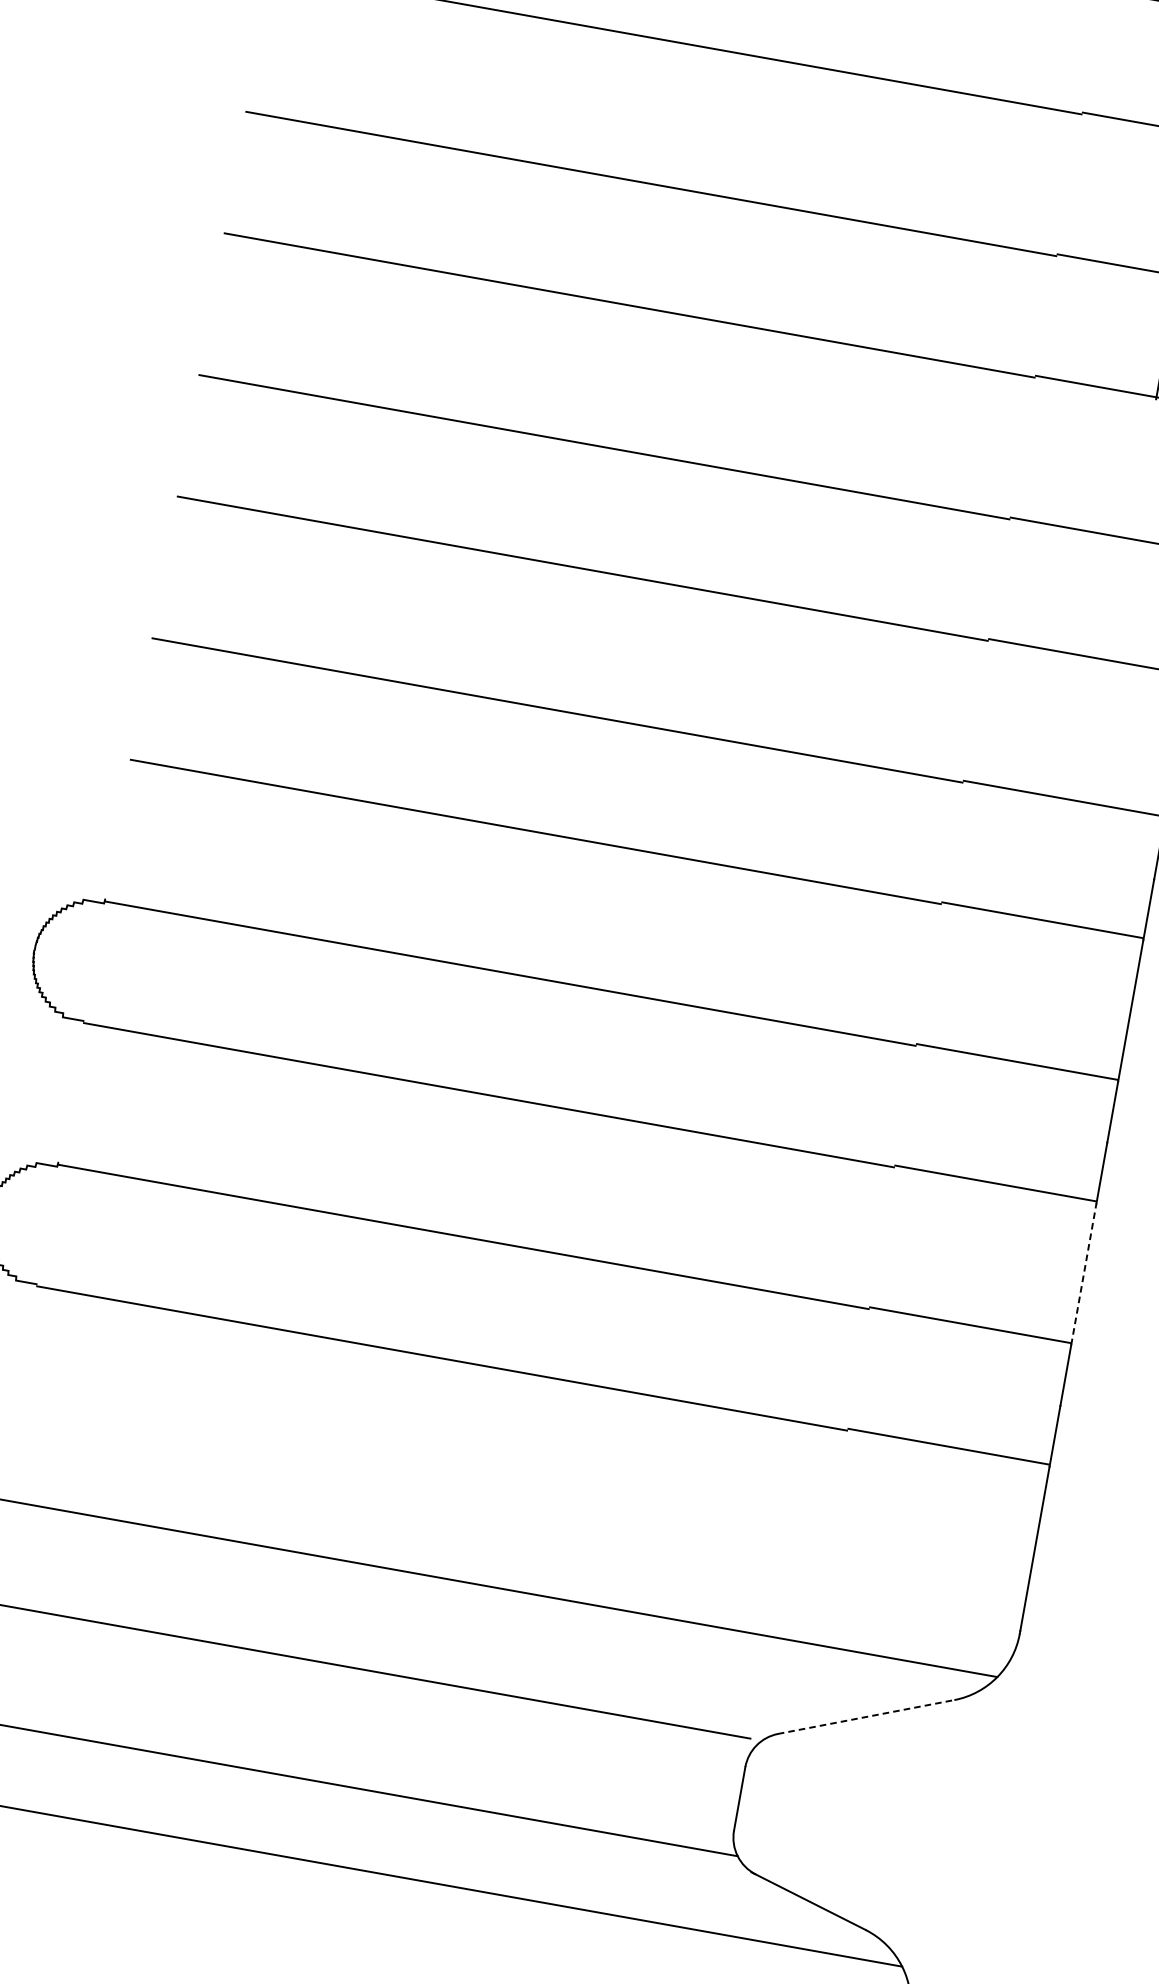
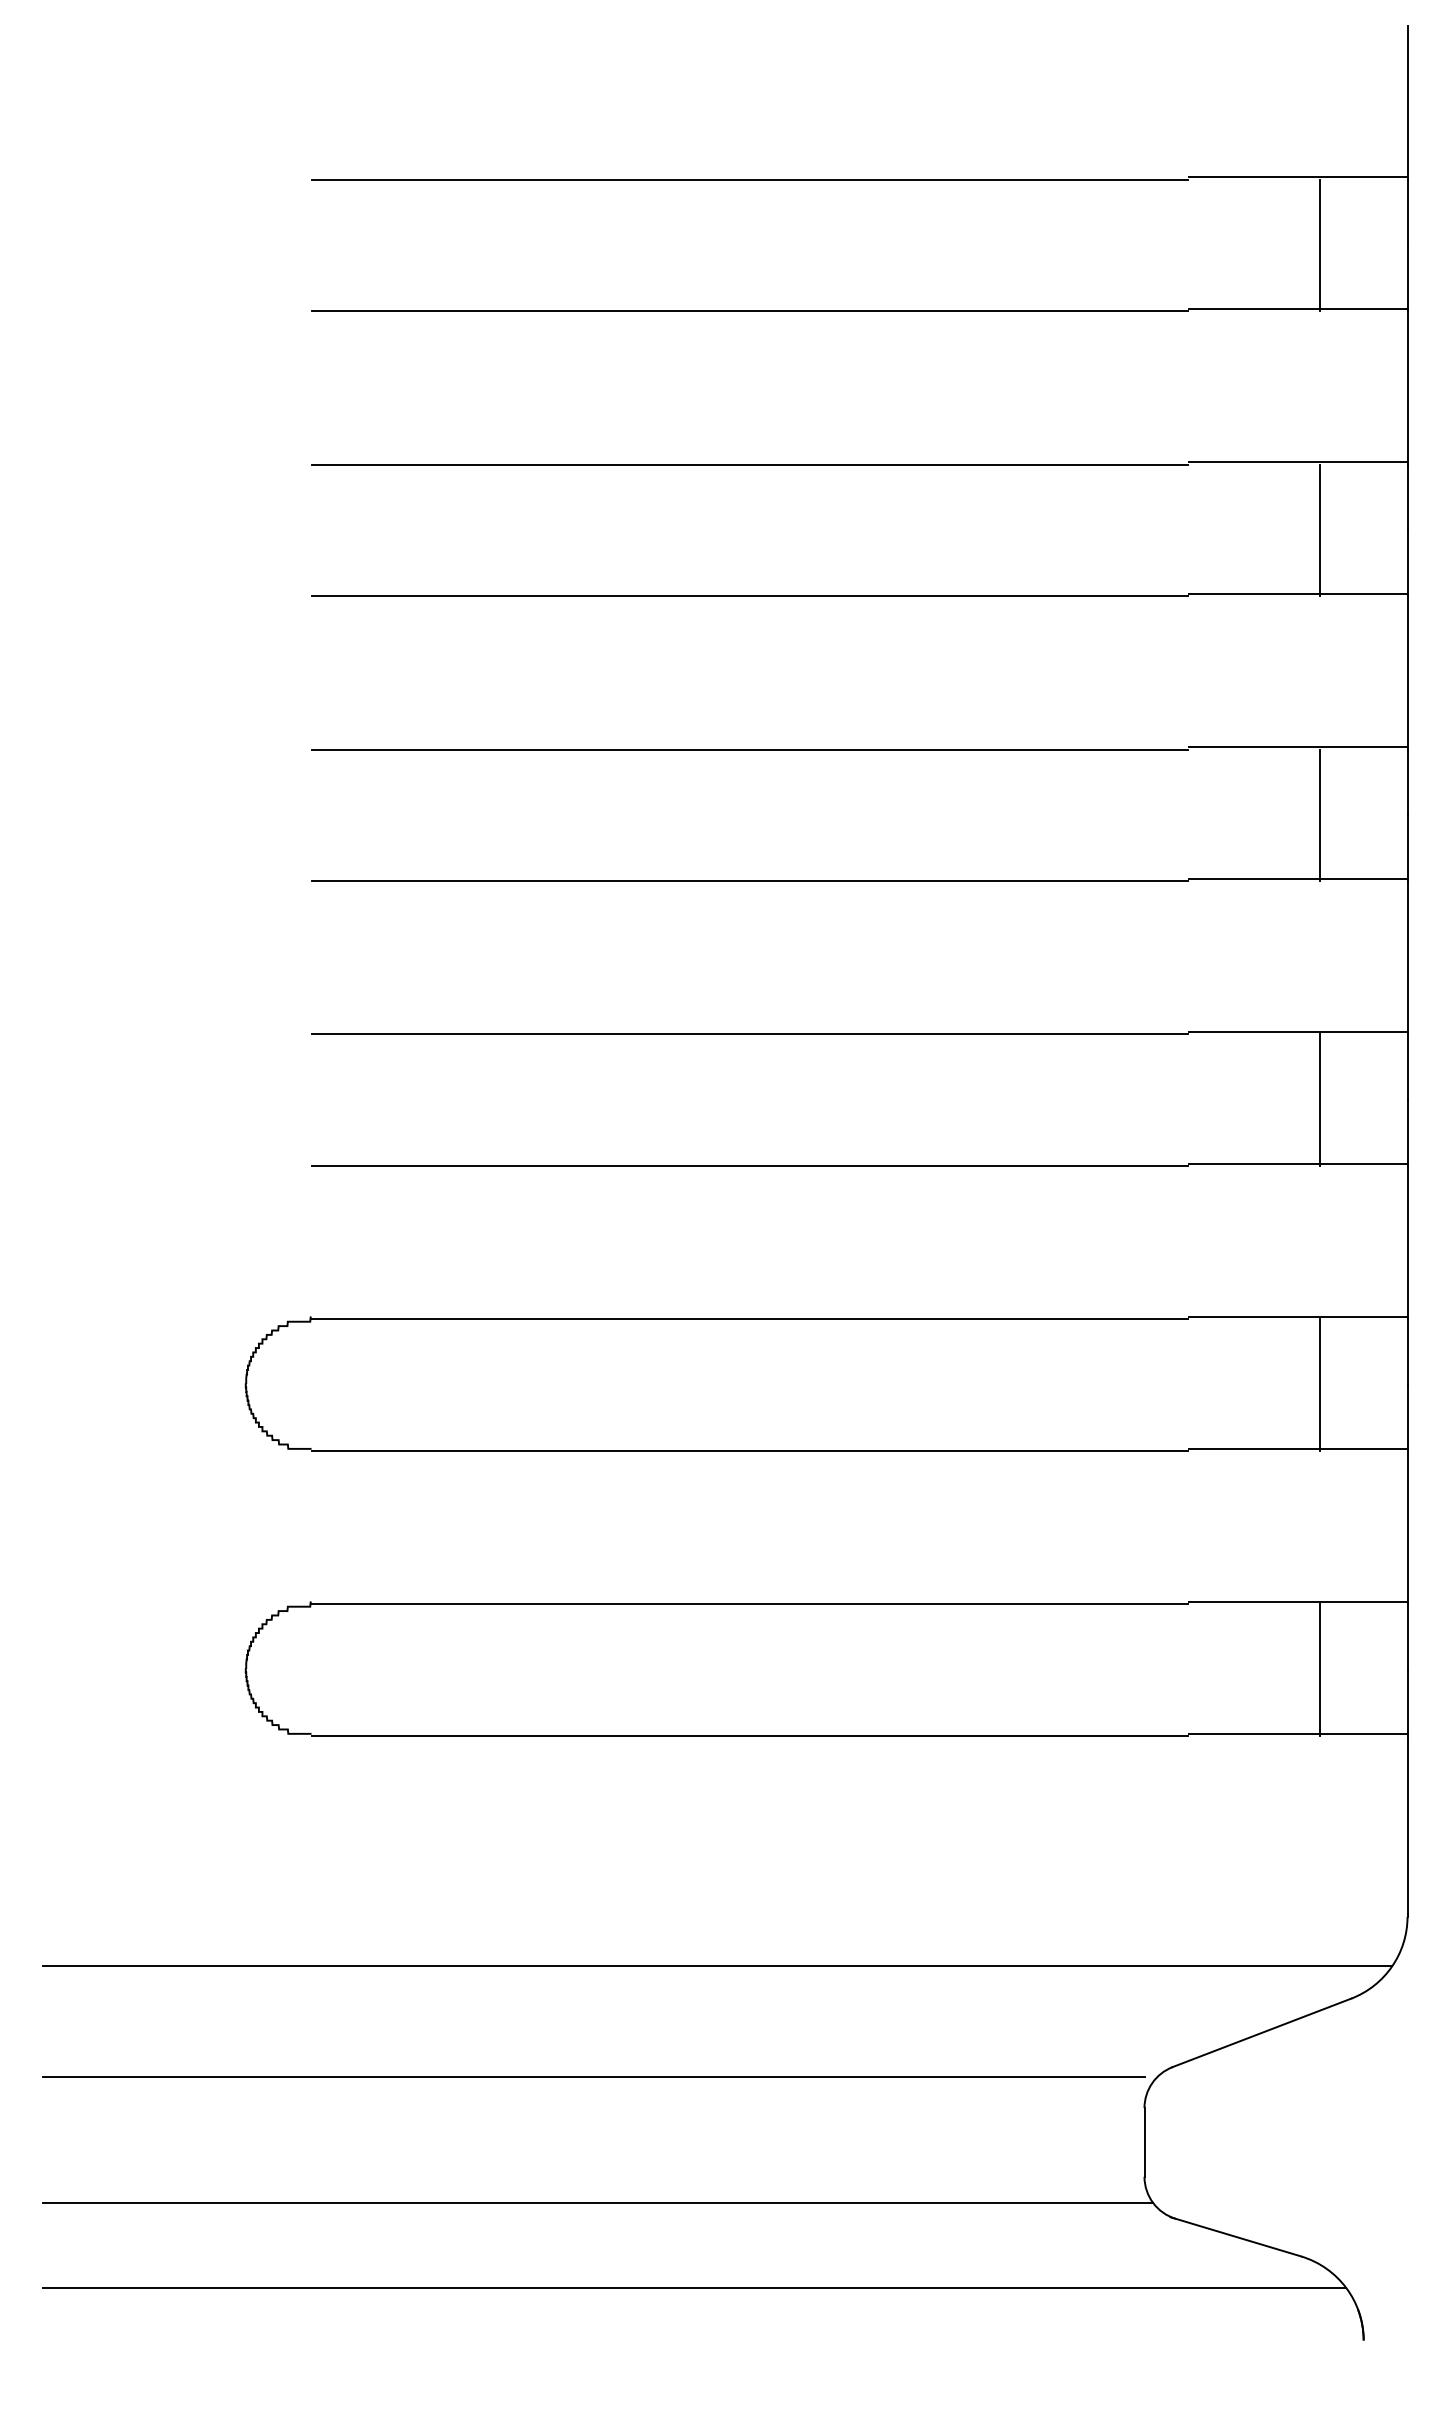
line: (1119, 601) -> (1319, 815), added
line: (1072, 865) -> (1319, 1100), added
line: (1026, 1127) -> (1319, 1384), added
line: (1083, 1274) -> (1407, 1527), dashed -> solid
line: (979, 1390) -> (1319, 1669), added
line: (865, 1716) -> (1261, 2032), dashed -> solid

